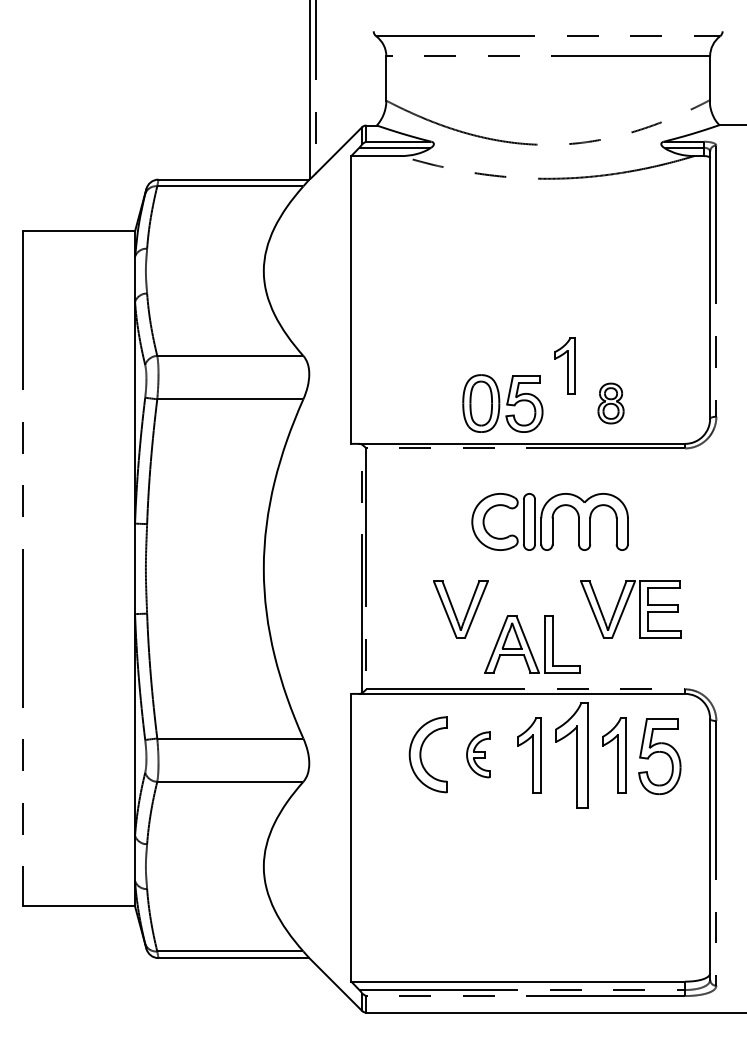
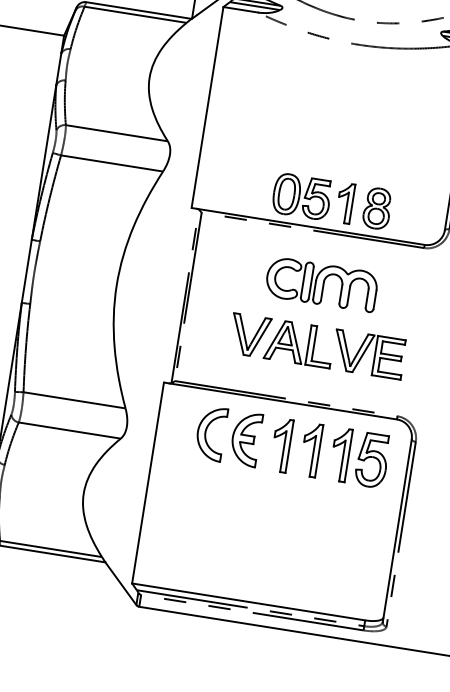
part: (564, 365) -> (345, 202), moved
part: (610, 403) -> (377, 208), size x1.43
part: (532, 644) -> (299, 343), moved
part: (477, 754) -> (245, 438), size x1.67
part: (571, 755) -> (310, 449), size x0.71

